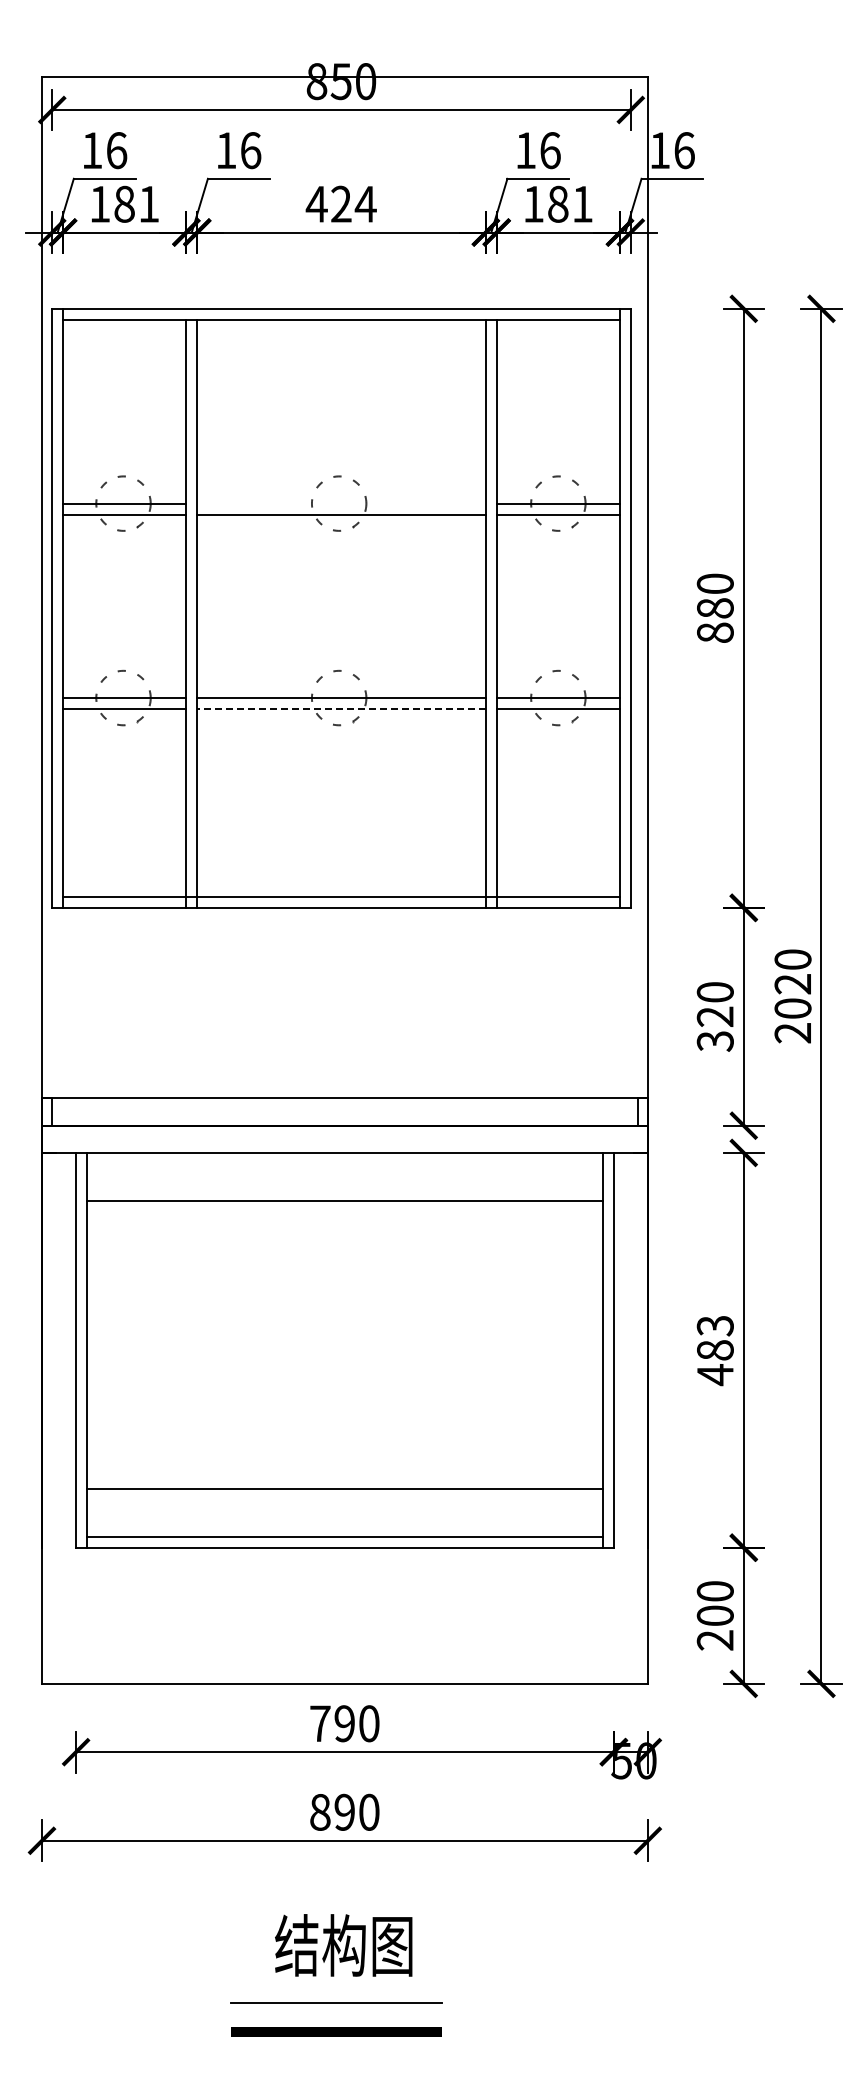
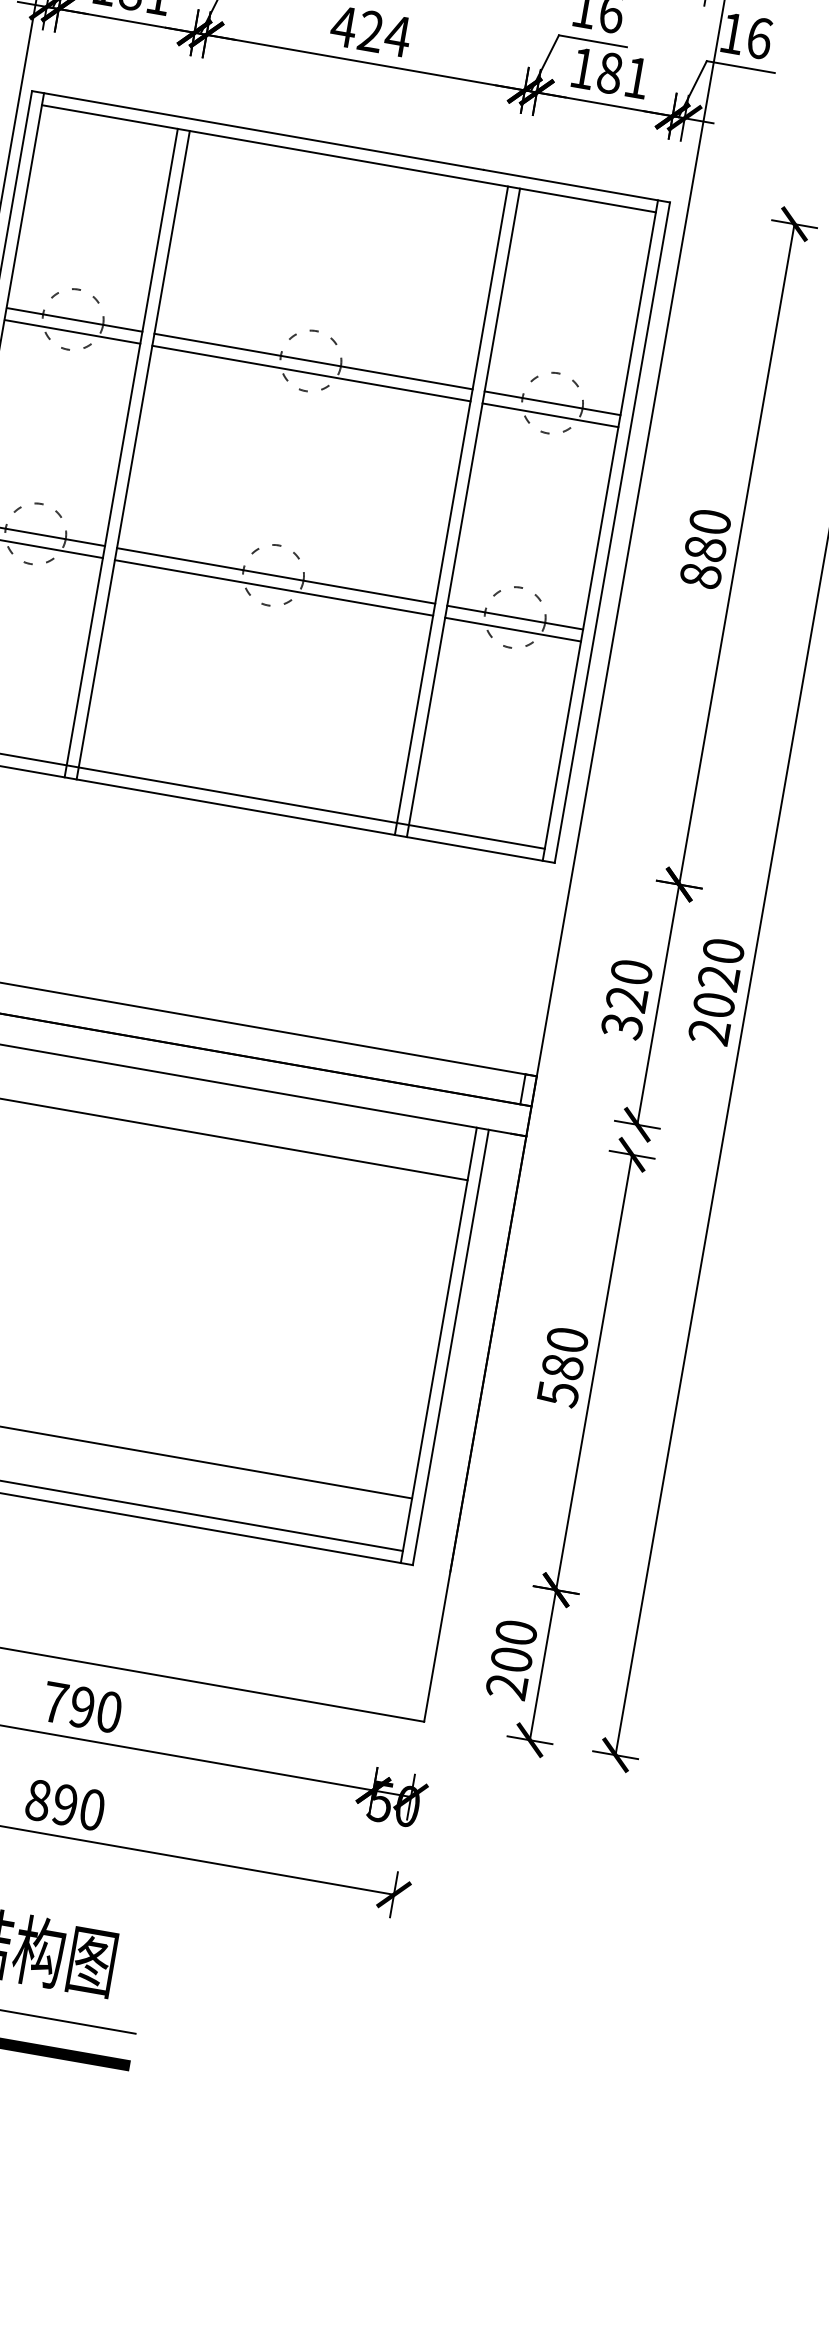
line: (341, 503) -> (313, 361), added
line: (341, 708) -> (274, 587), dashed -> solid
text: (714, 1350) -> (561, 1367), 483 -> 580

